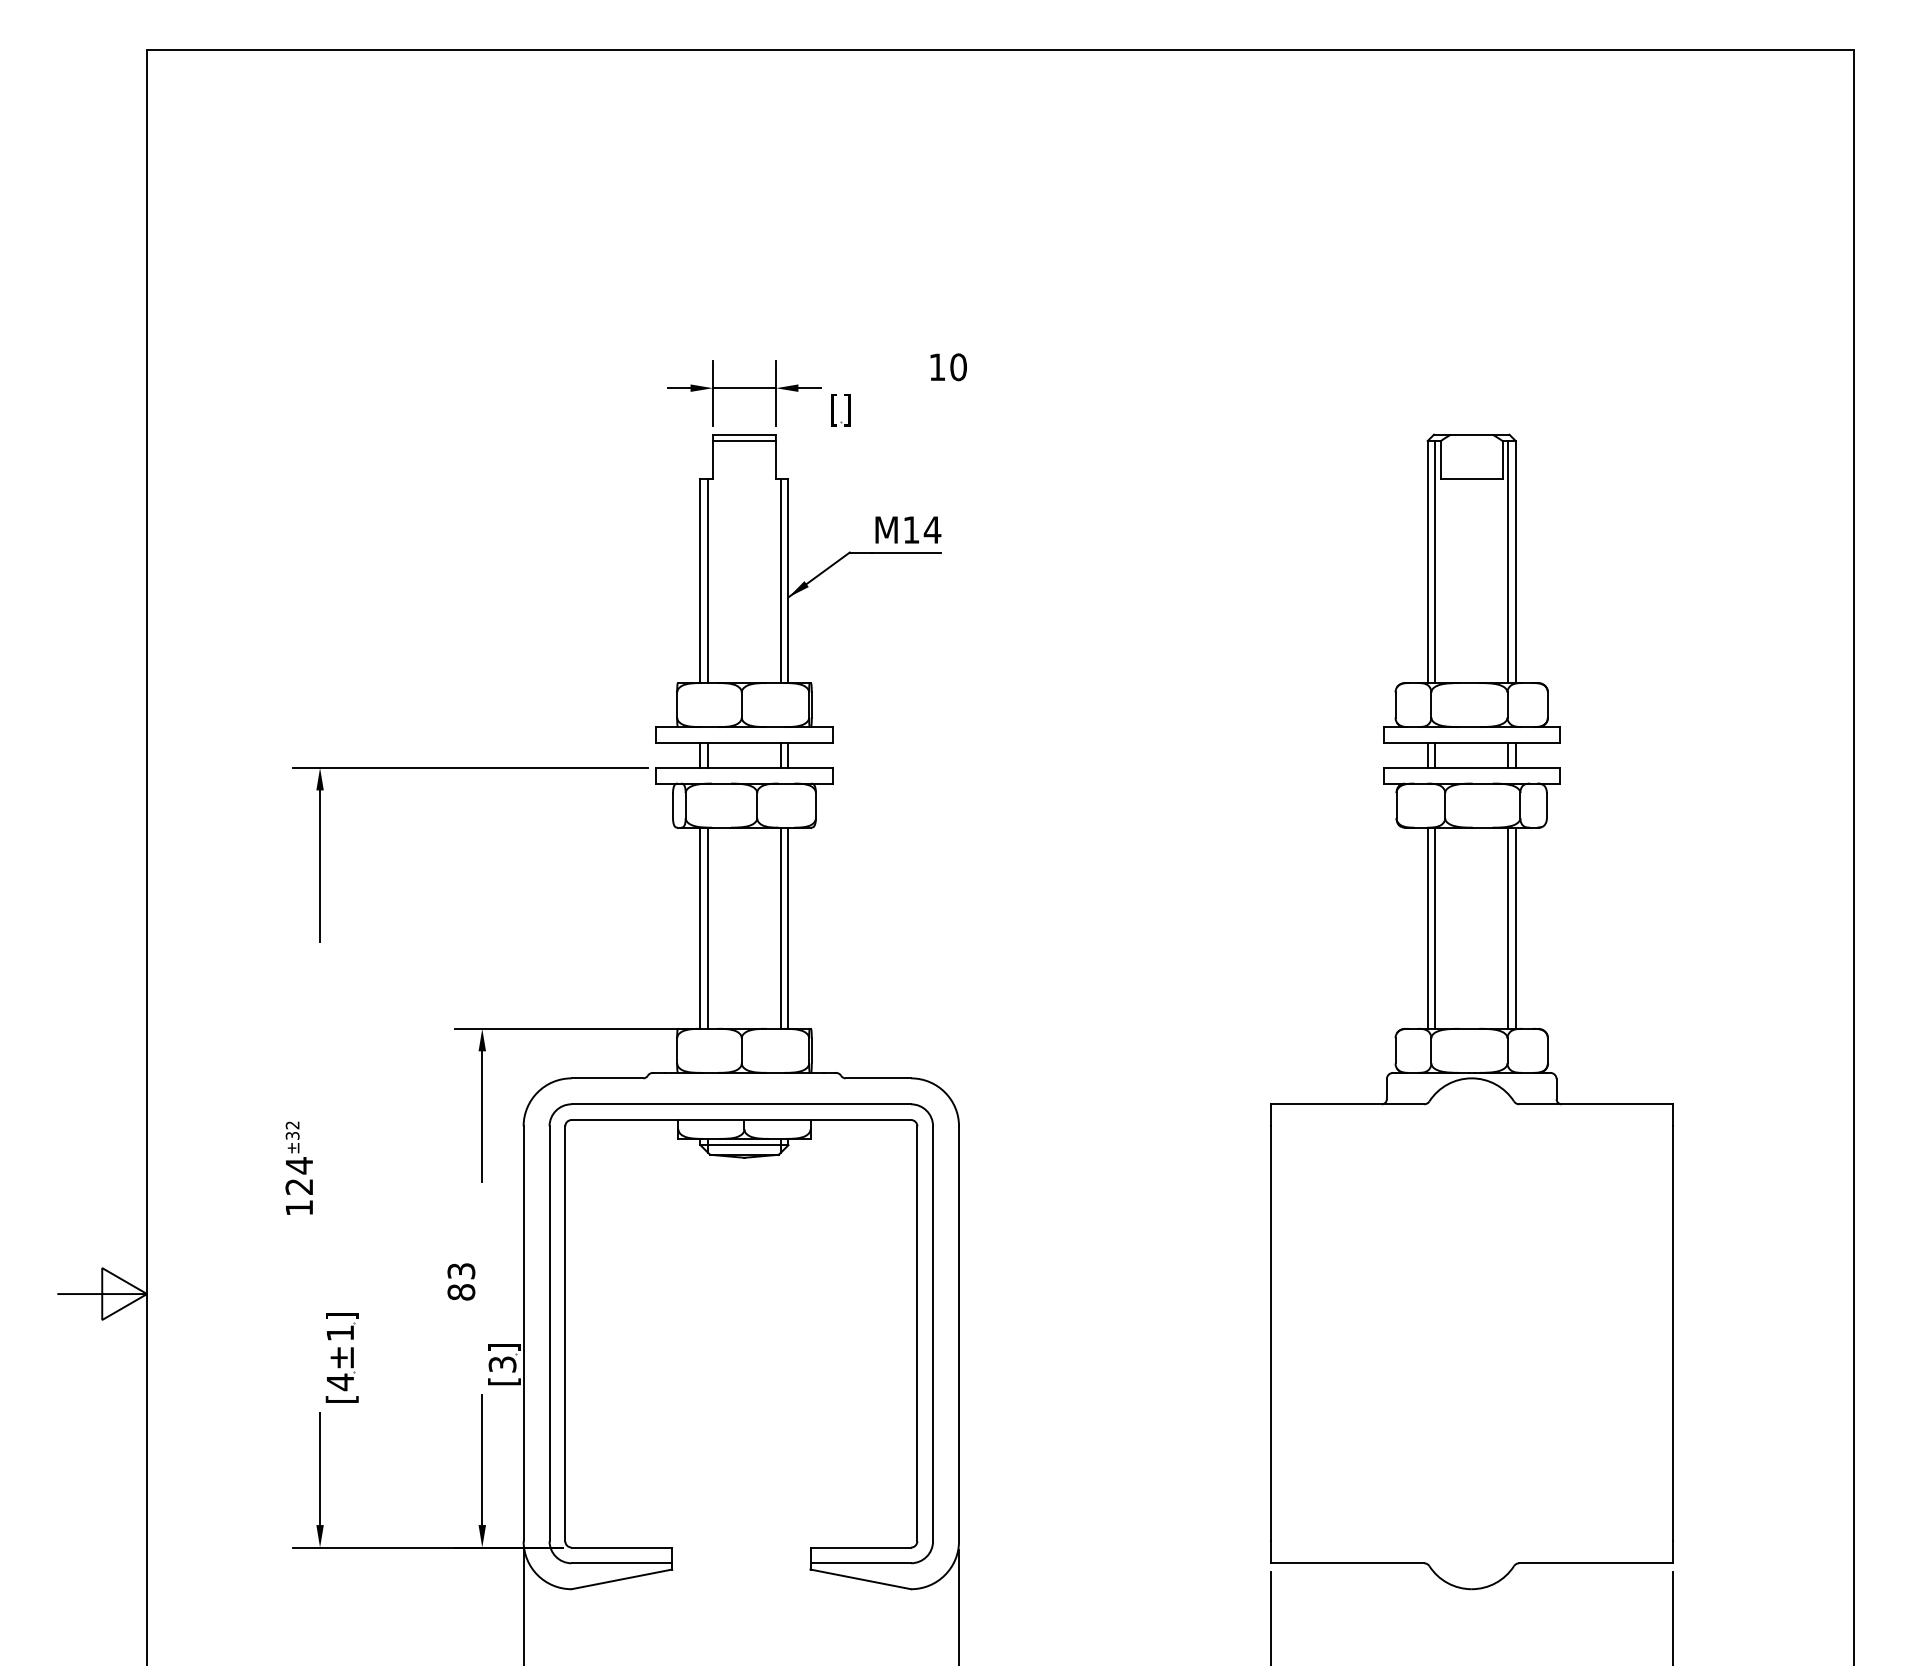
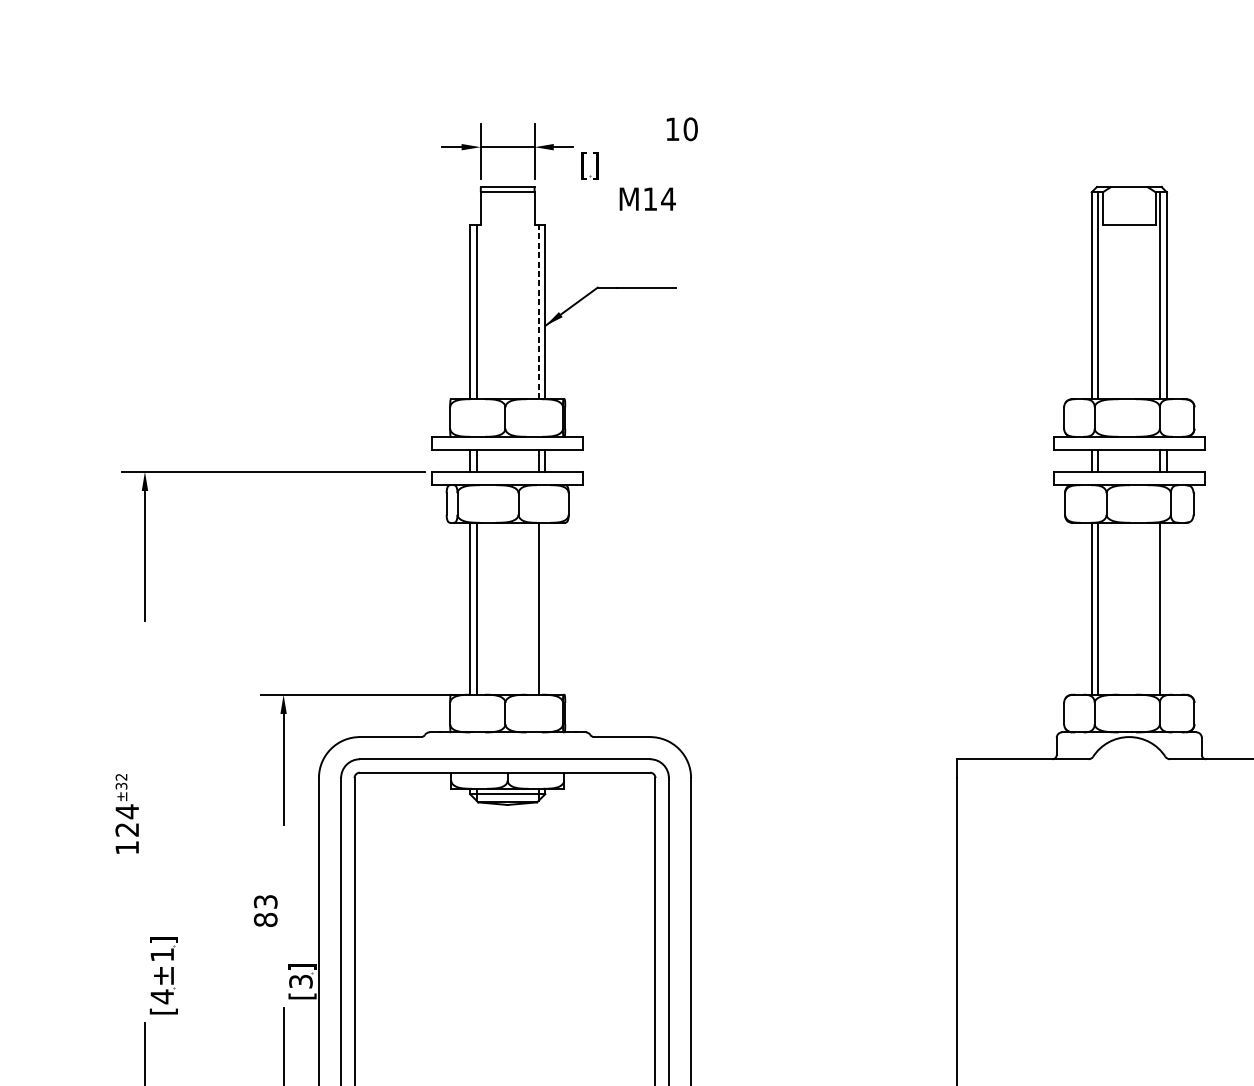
text: (908, 529) -> (647, 198), moved
line: (780, 580) -> (538, 311), solid -> dashed
line: (788, 927) -> (545, 608), removed
line: (1515, 927) -> (1166, 608), removed

